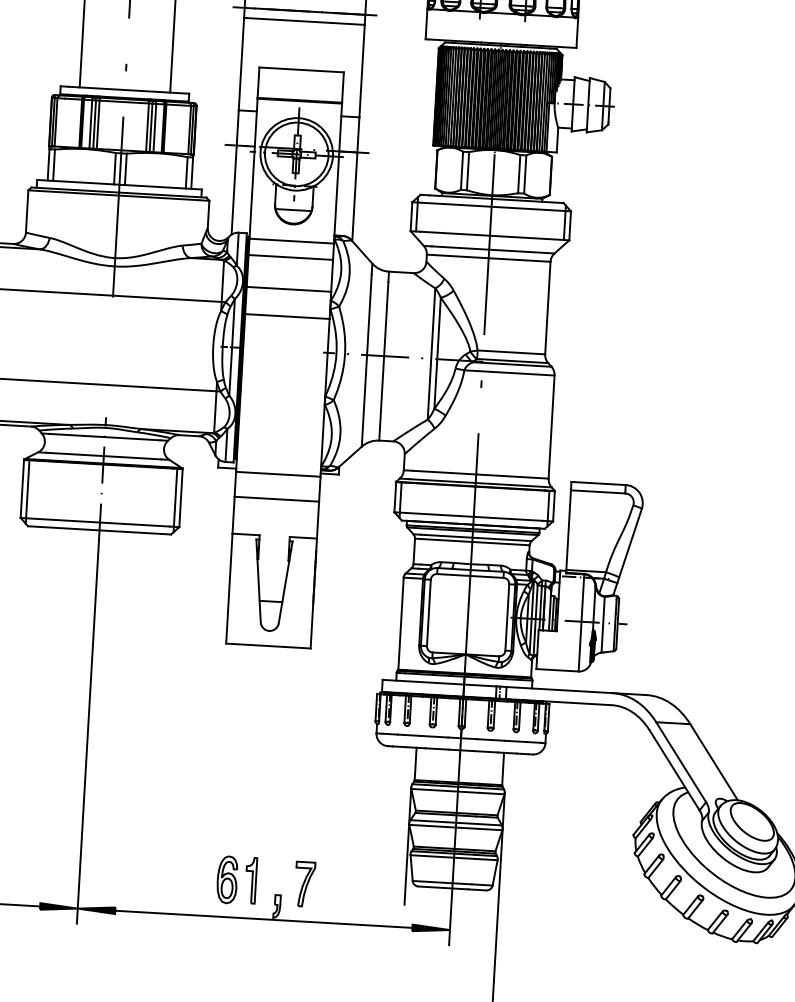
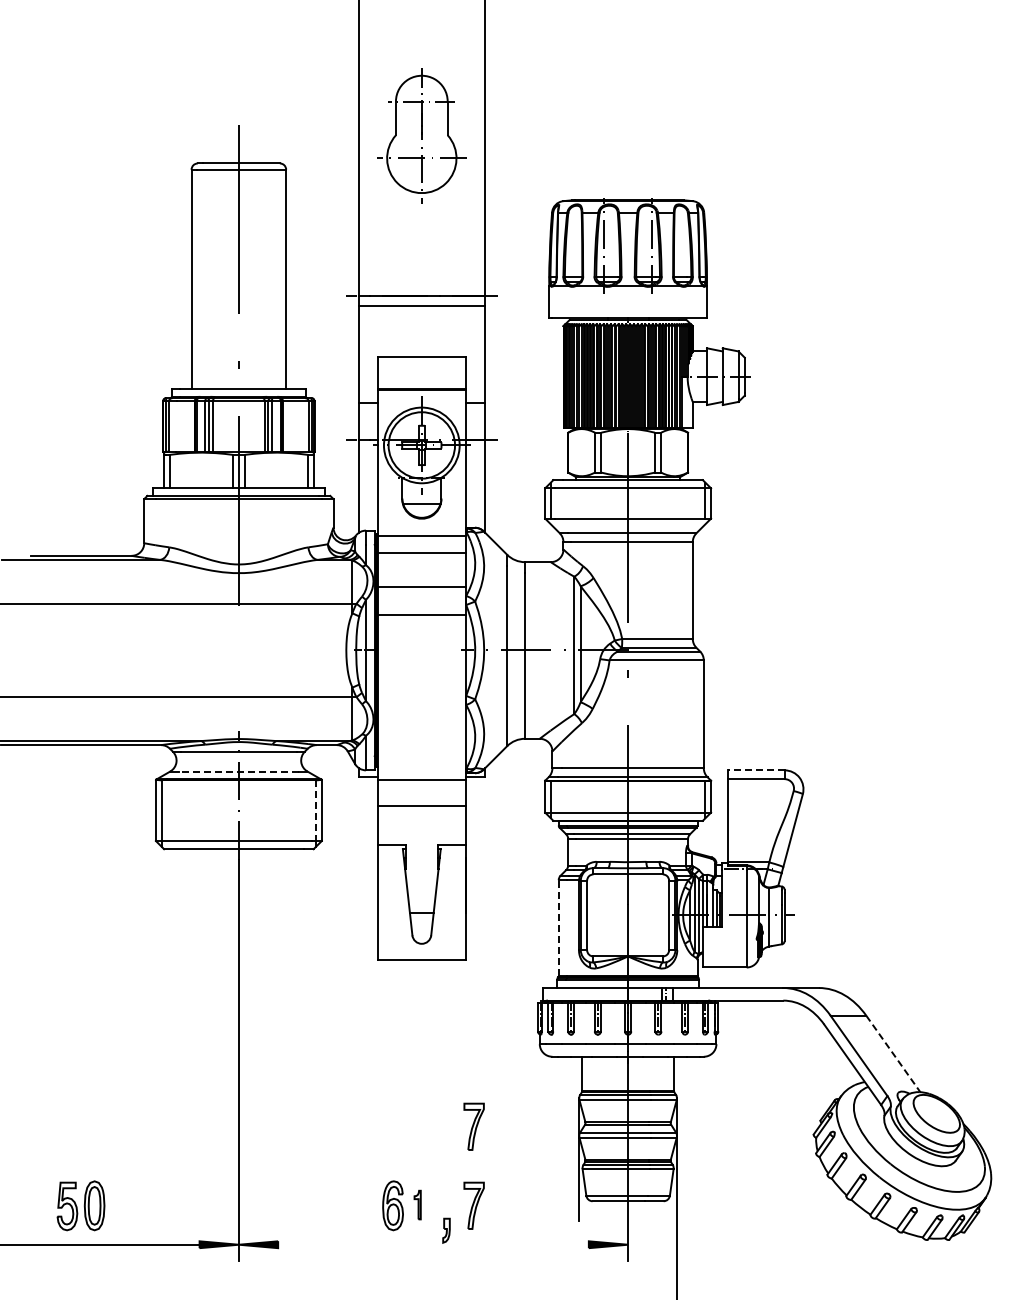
line: (103, 456) -> (238, 771), solid -> dashed
line: (597, 483) -> (755, 770), solid -> dashed
line: (175, 498) -> (316, 811), solid -> dashed
line: (400, 622) -> (558, 927), solid -> dashed
line: (714, 761) -> (893, 1053), solid -> dashed
part: (308, 808) -> (473, 1126), added
part: (250, 879) -> (417, 1204), size x0.6
line: (263, 919) -> (433, 1244), removed

